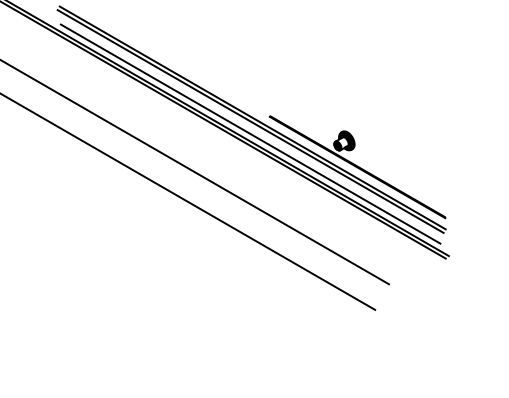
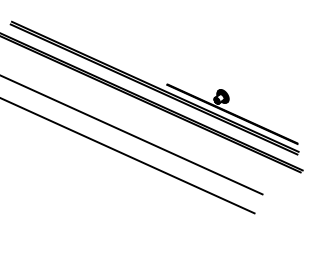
line: (250, 133) -> (154, 97), removed

